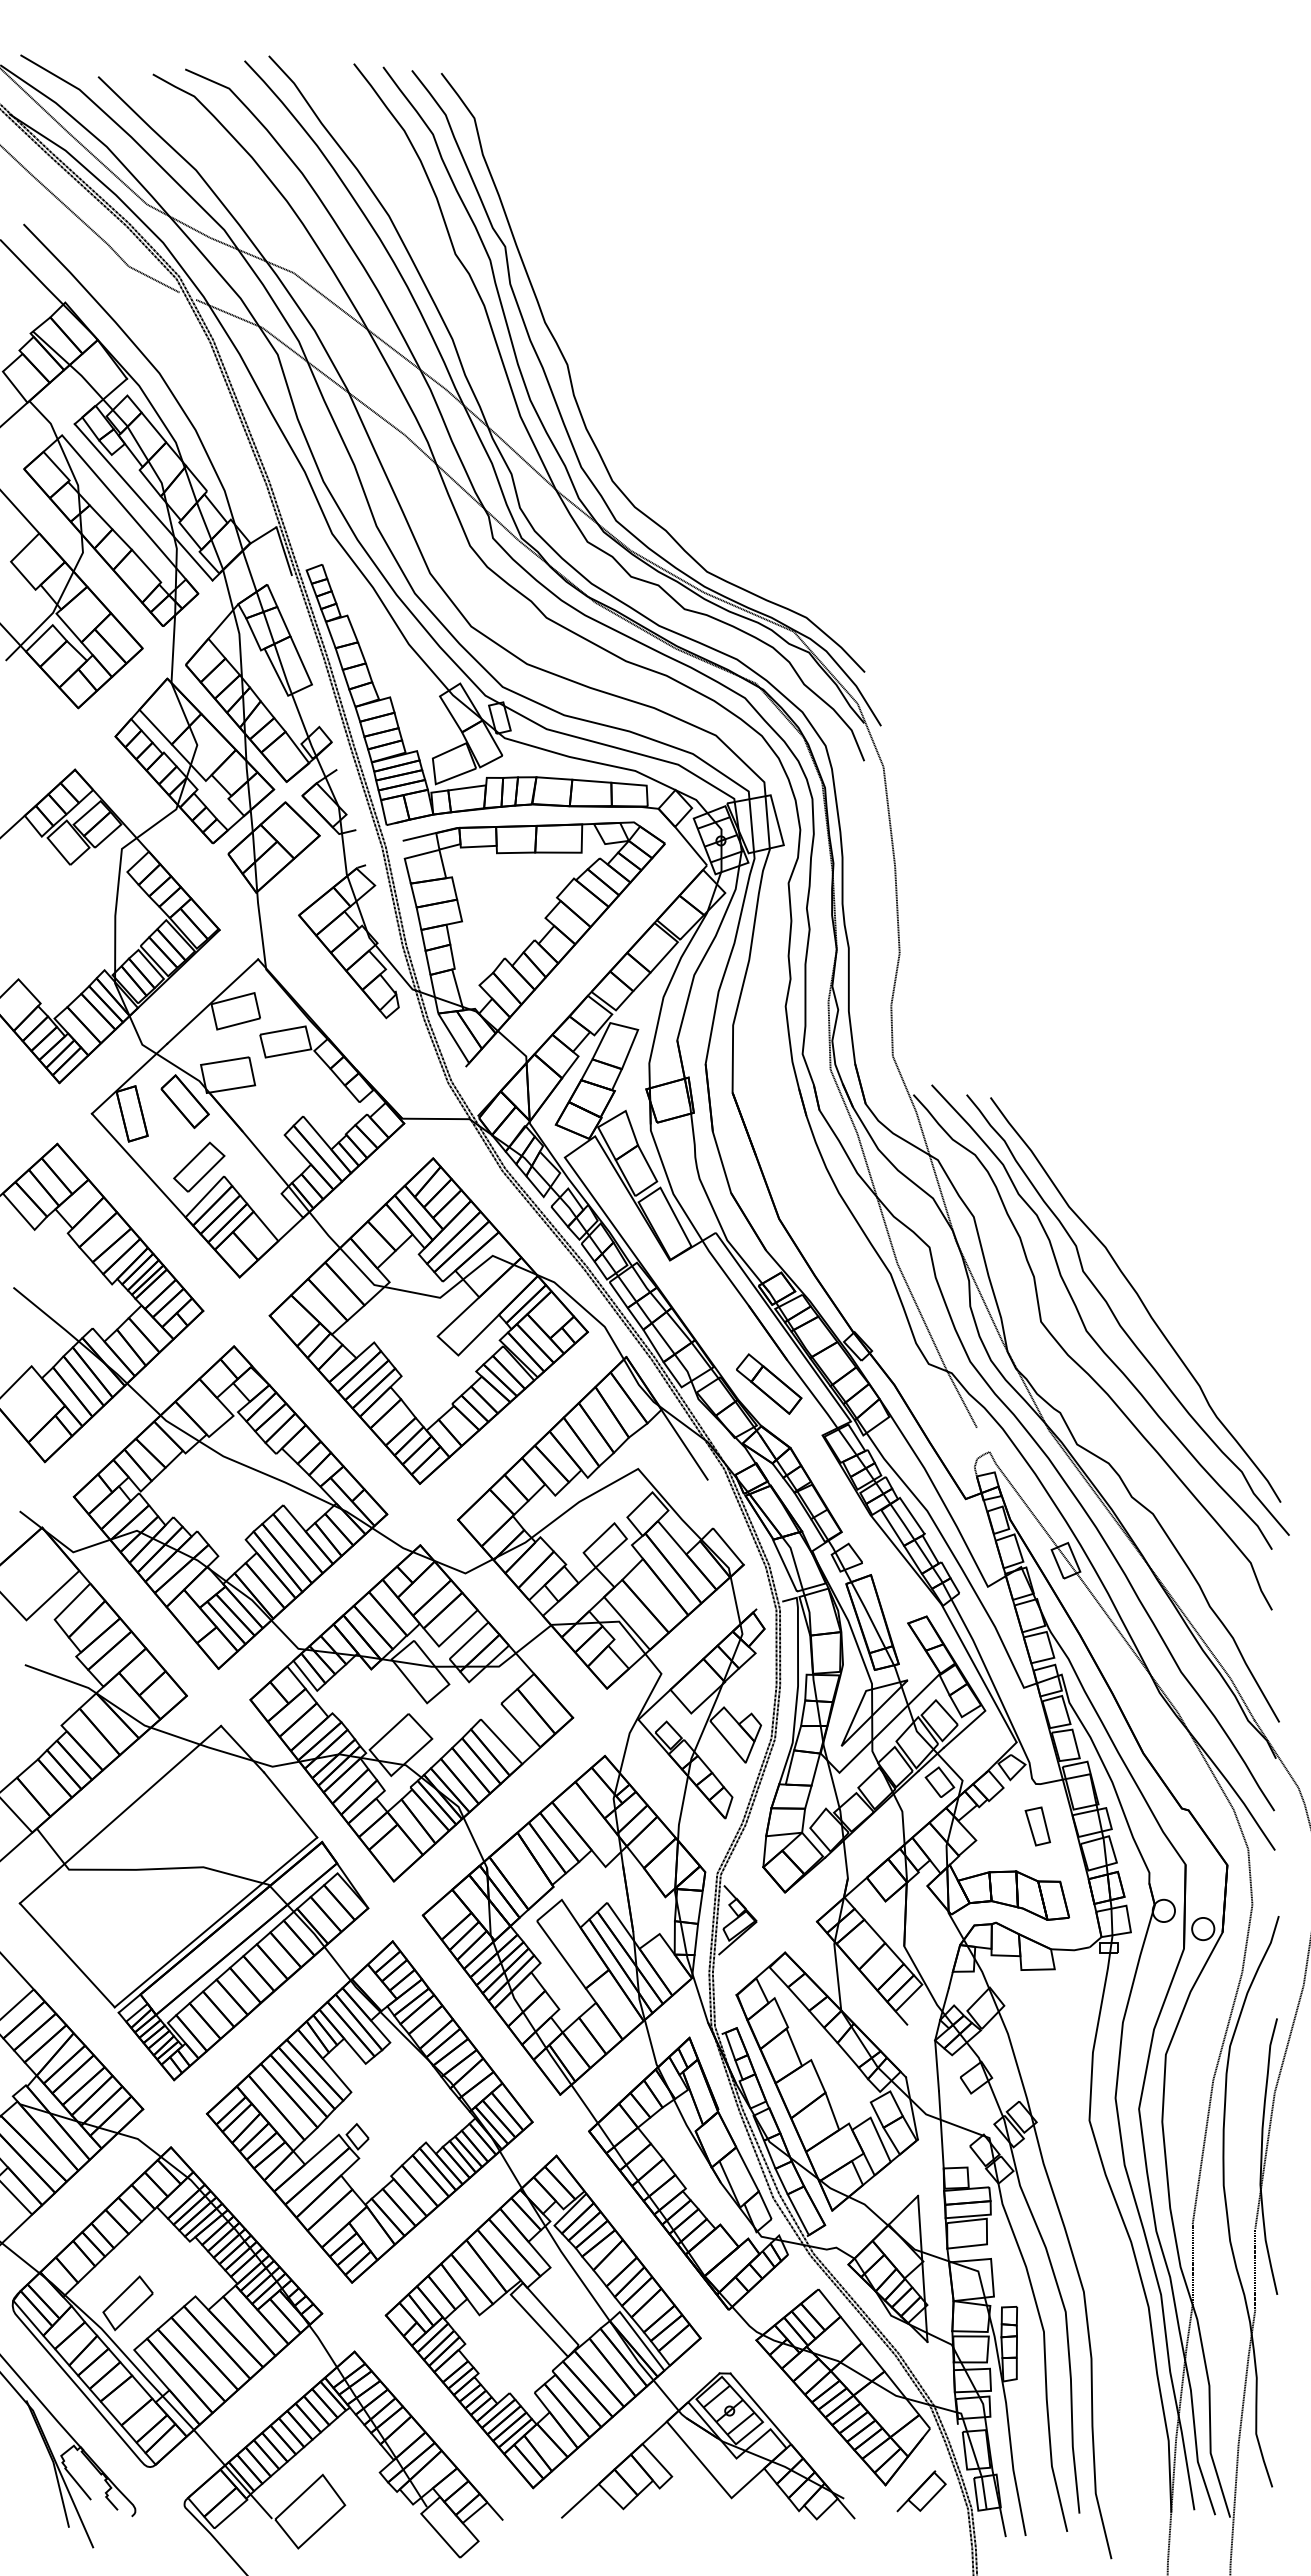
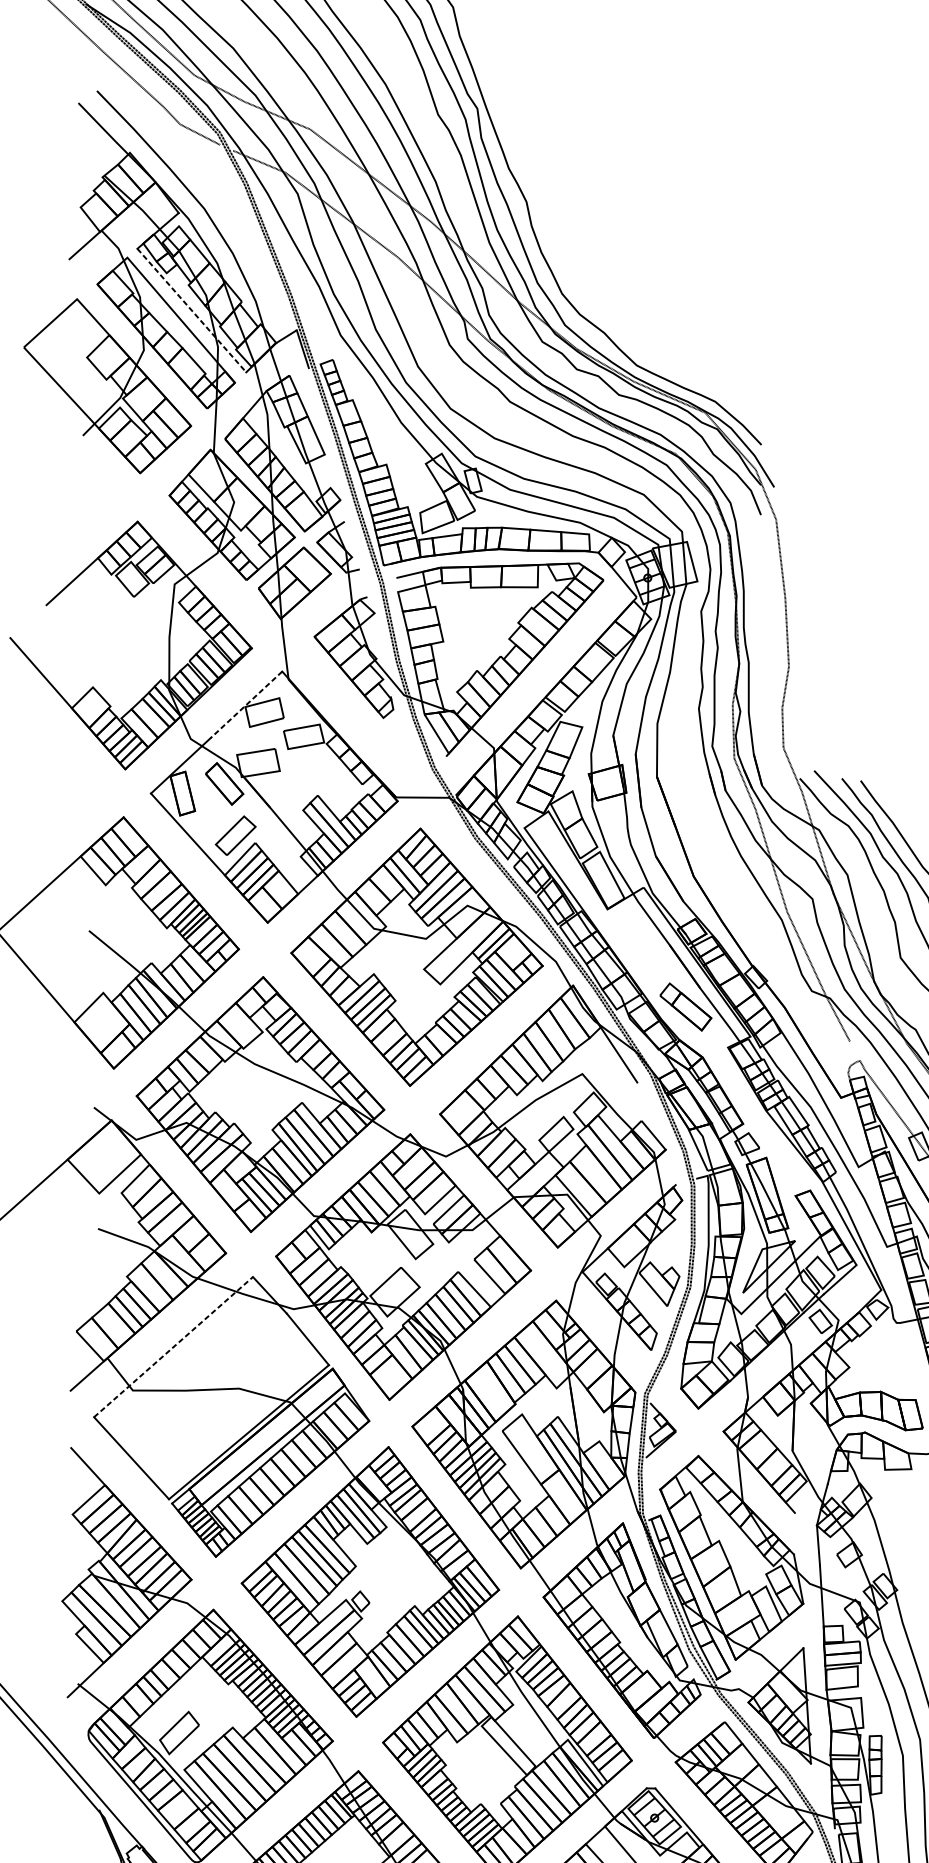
line: (144, 502) -> (192, 310), solid -> dashed
line: (212, 1001) -> (246, 704), solid -> dashed
line: (120, 1814) -> (173, 1346), solid -> dashed
part: (1037, 1826) -> (897, 1356), removed

